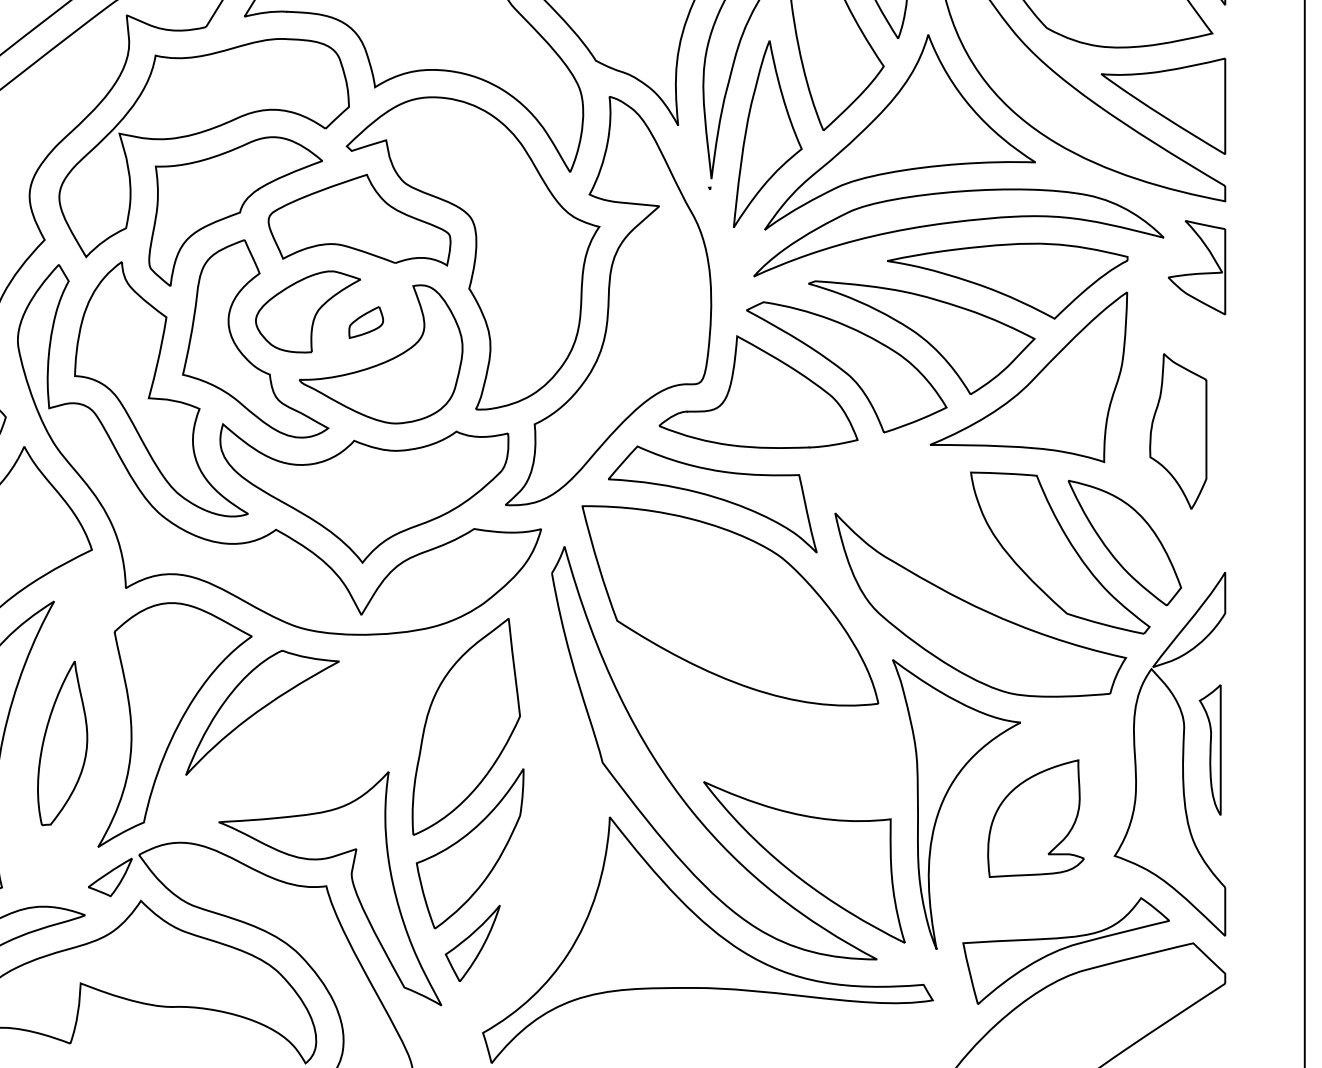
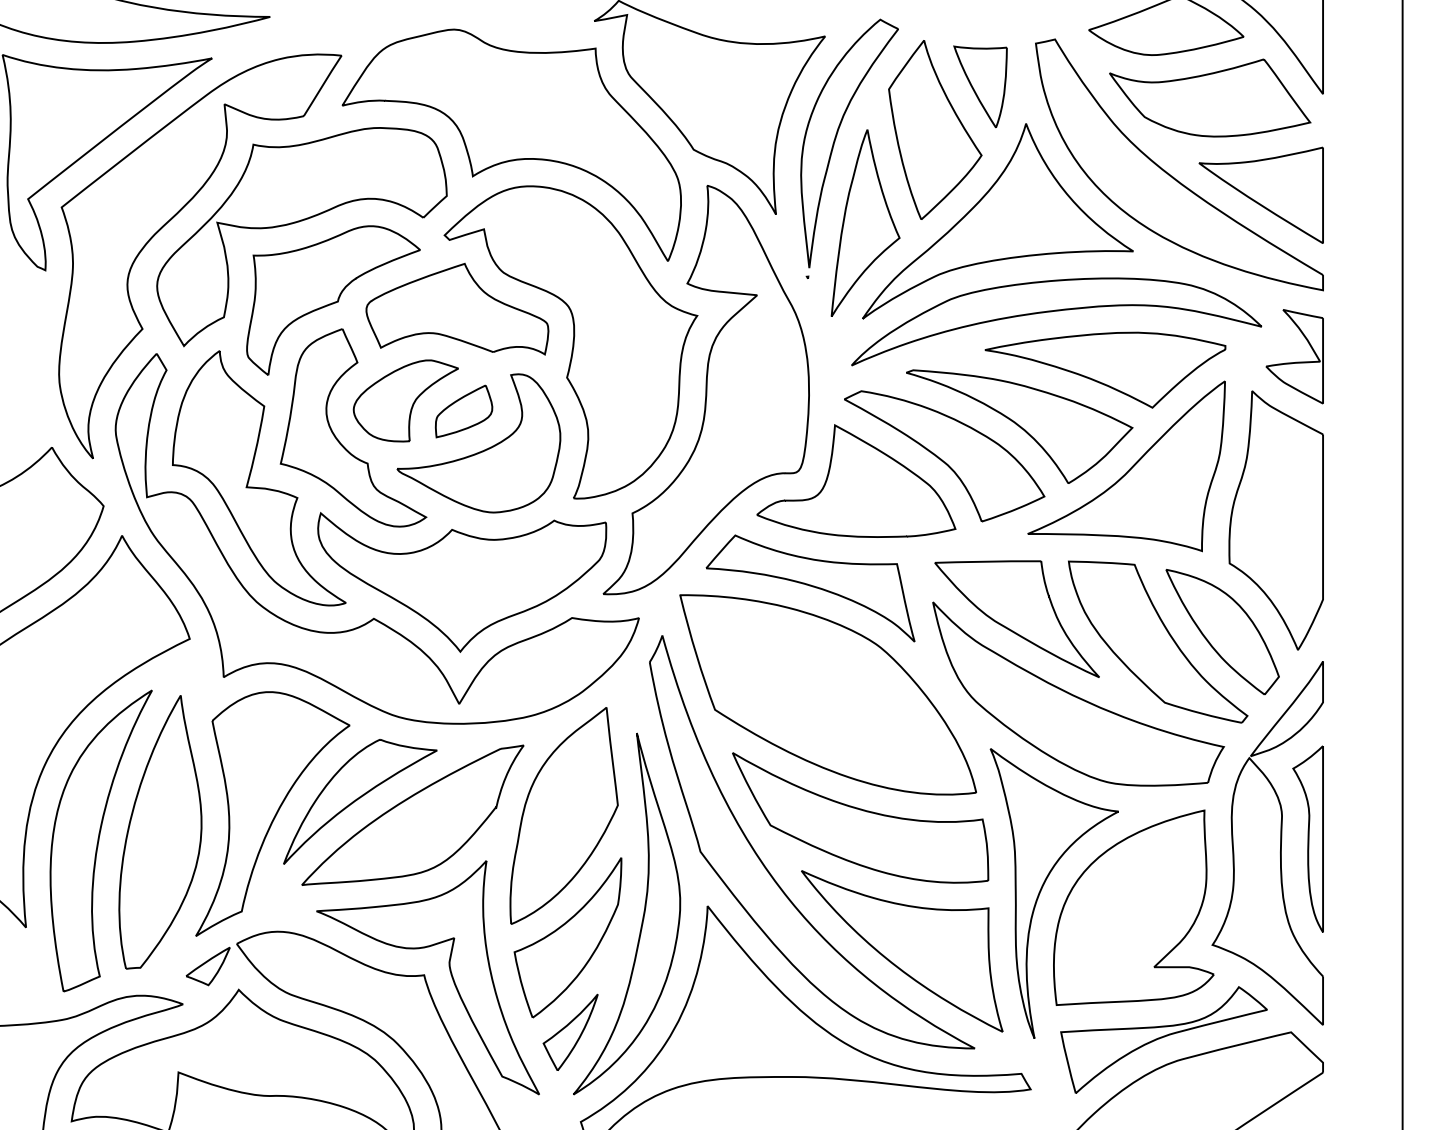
part: (365, 322) -> (463, 411), size x1.67
part: (1177, 431) -> (1275, 520), size x1.67
part: (918, 529) -> (1016, 618), added
part: (314, 725) -> (412, 814), added
part: (762, 728) -> (860, 817), added
part: (62, 743) -> (160, 832), size x1.67
part: (1209, 749) -> (1307, 838), size x1.43
part: (1035, 818) -> (1133, 907), size x1.67
part: (544, 827) -> (642, 916), added

